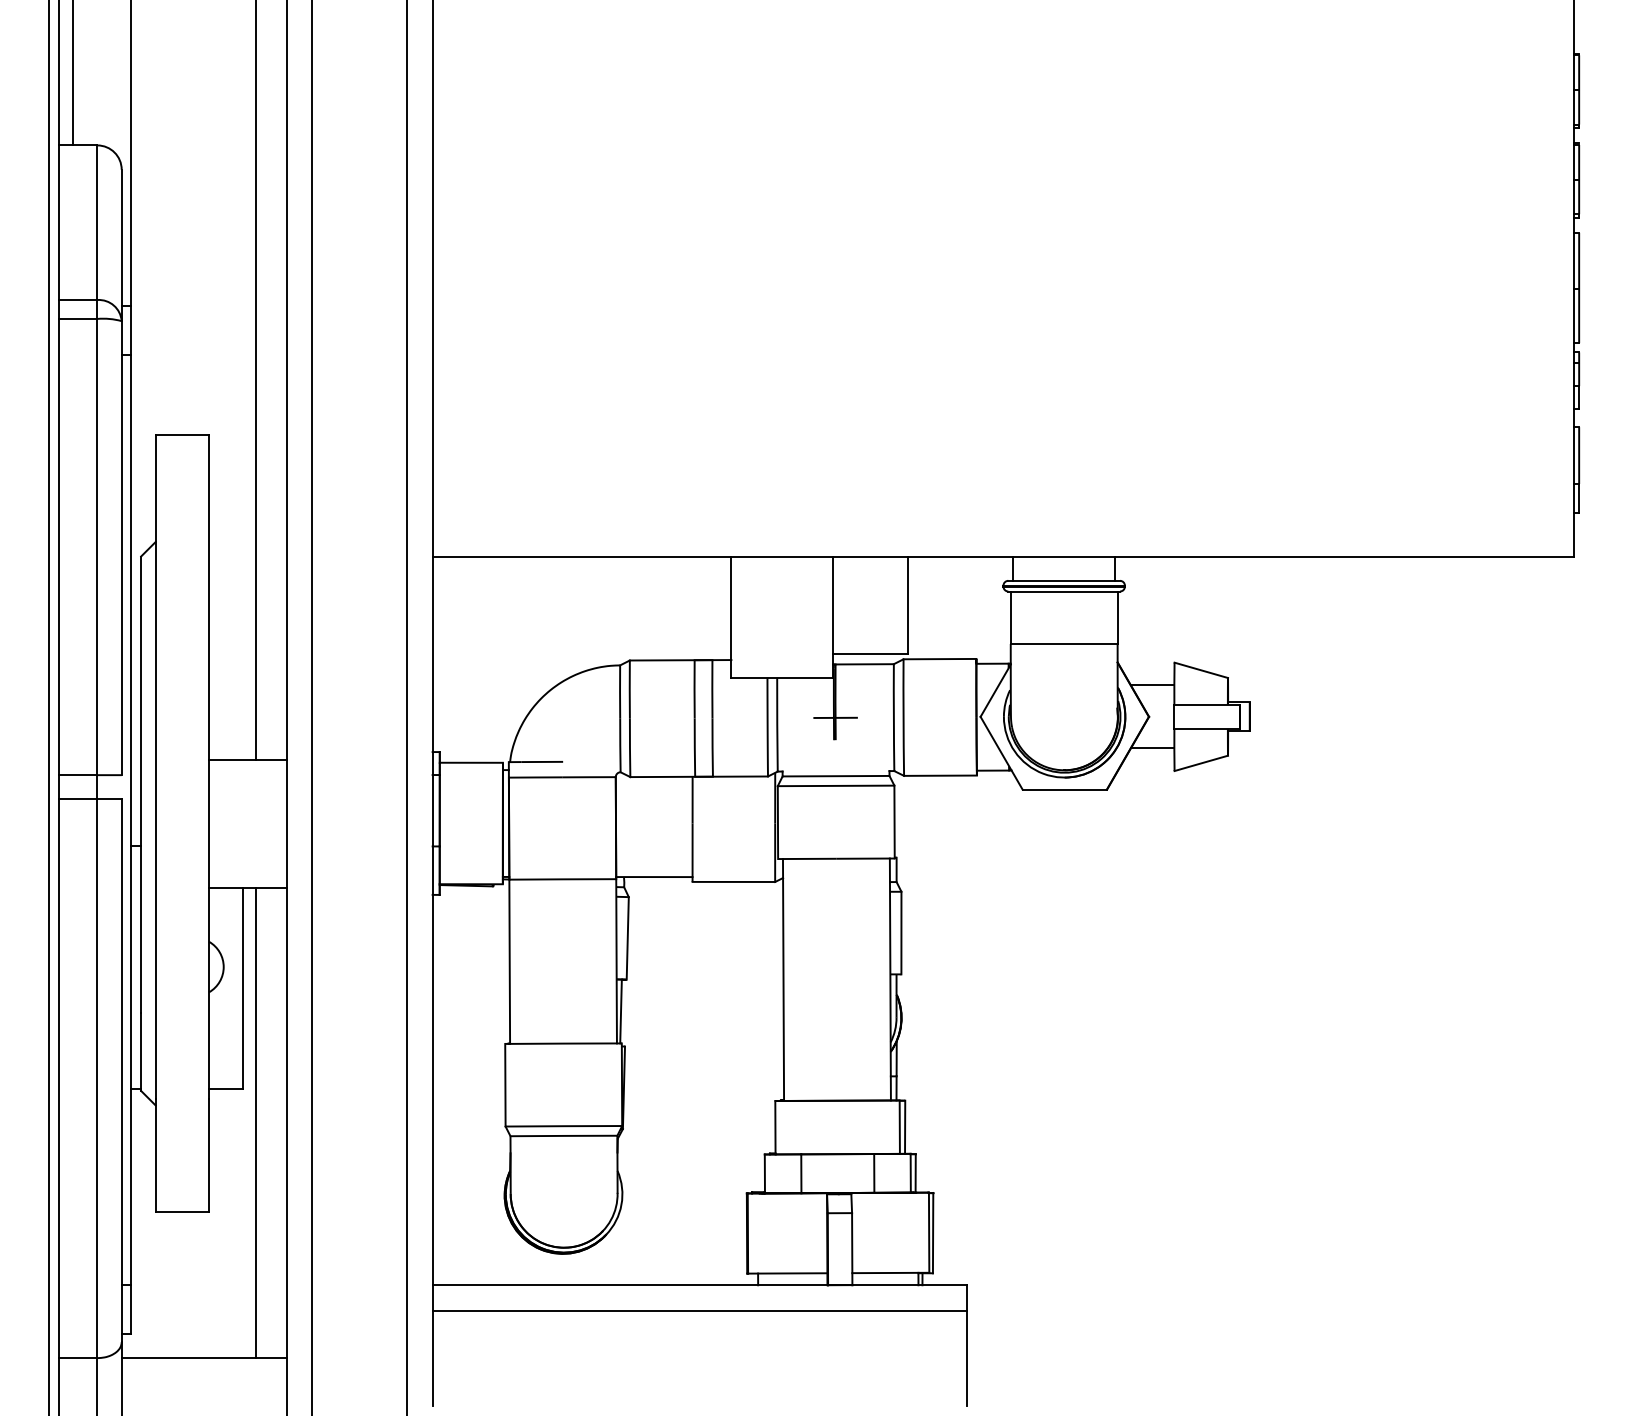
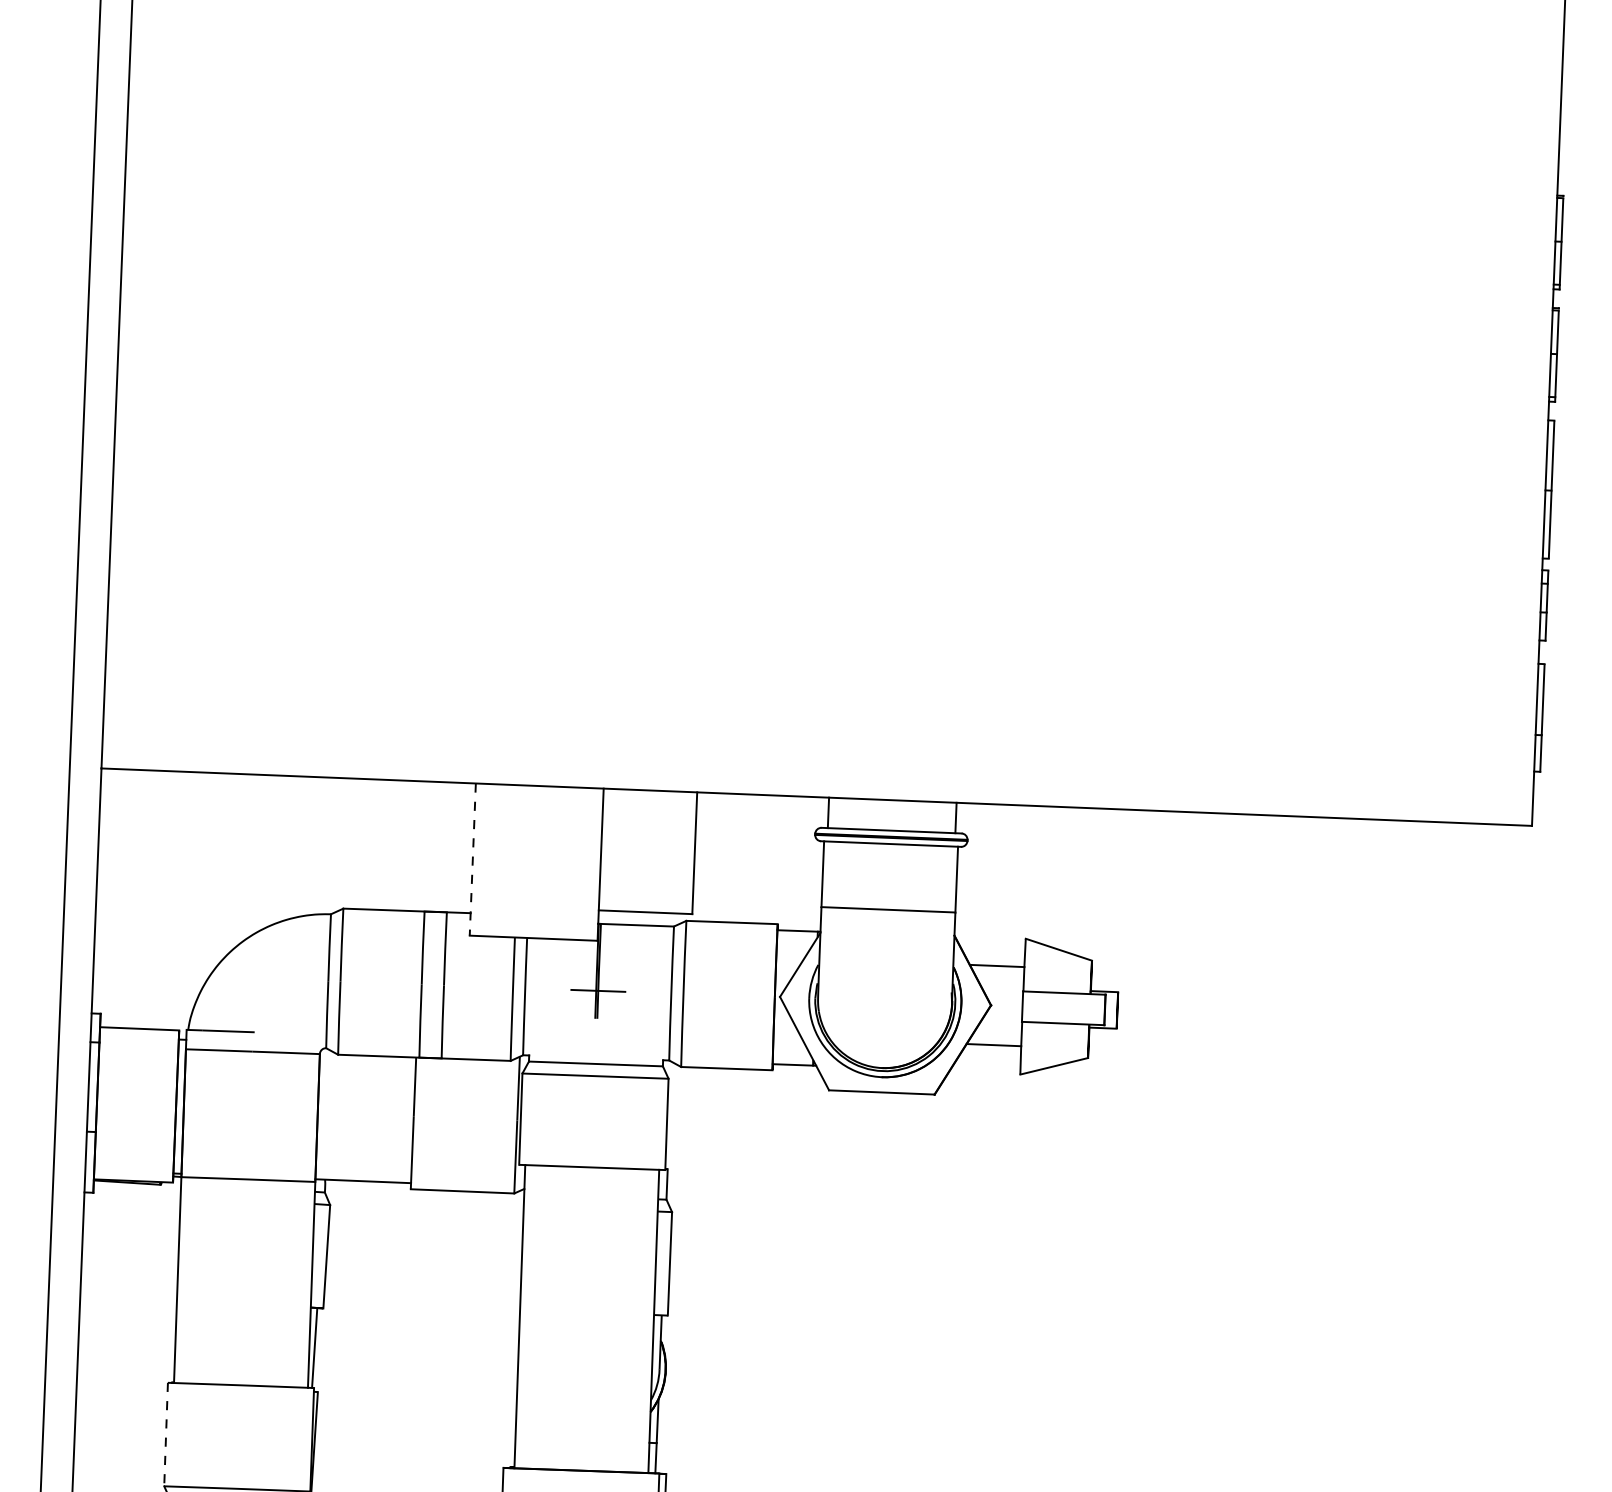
line: (731, 617) -> (472, 859), solid -> dashed
line: (505, 1085) -> (166, 1434), solid -> dashed

